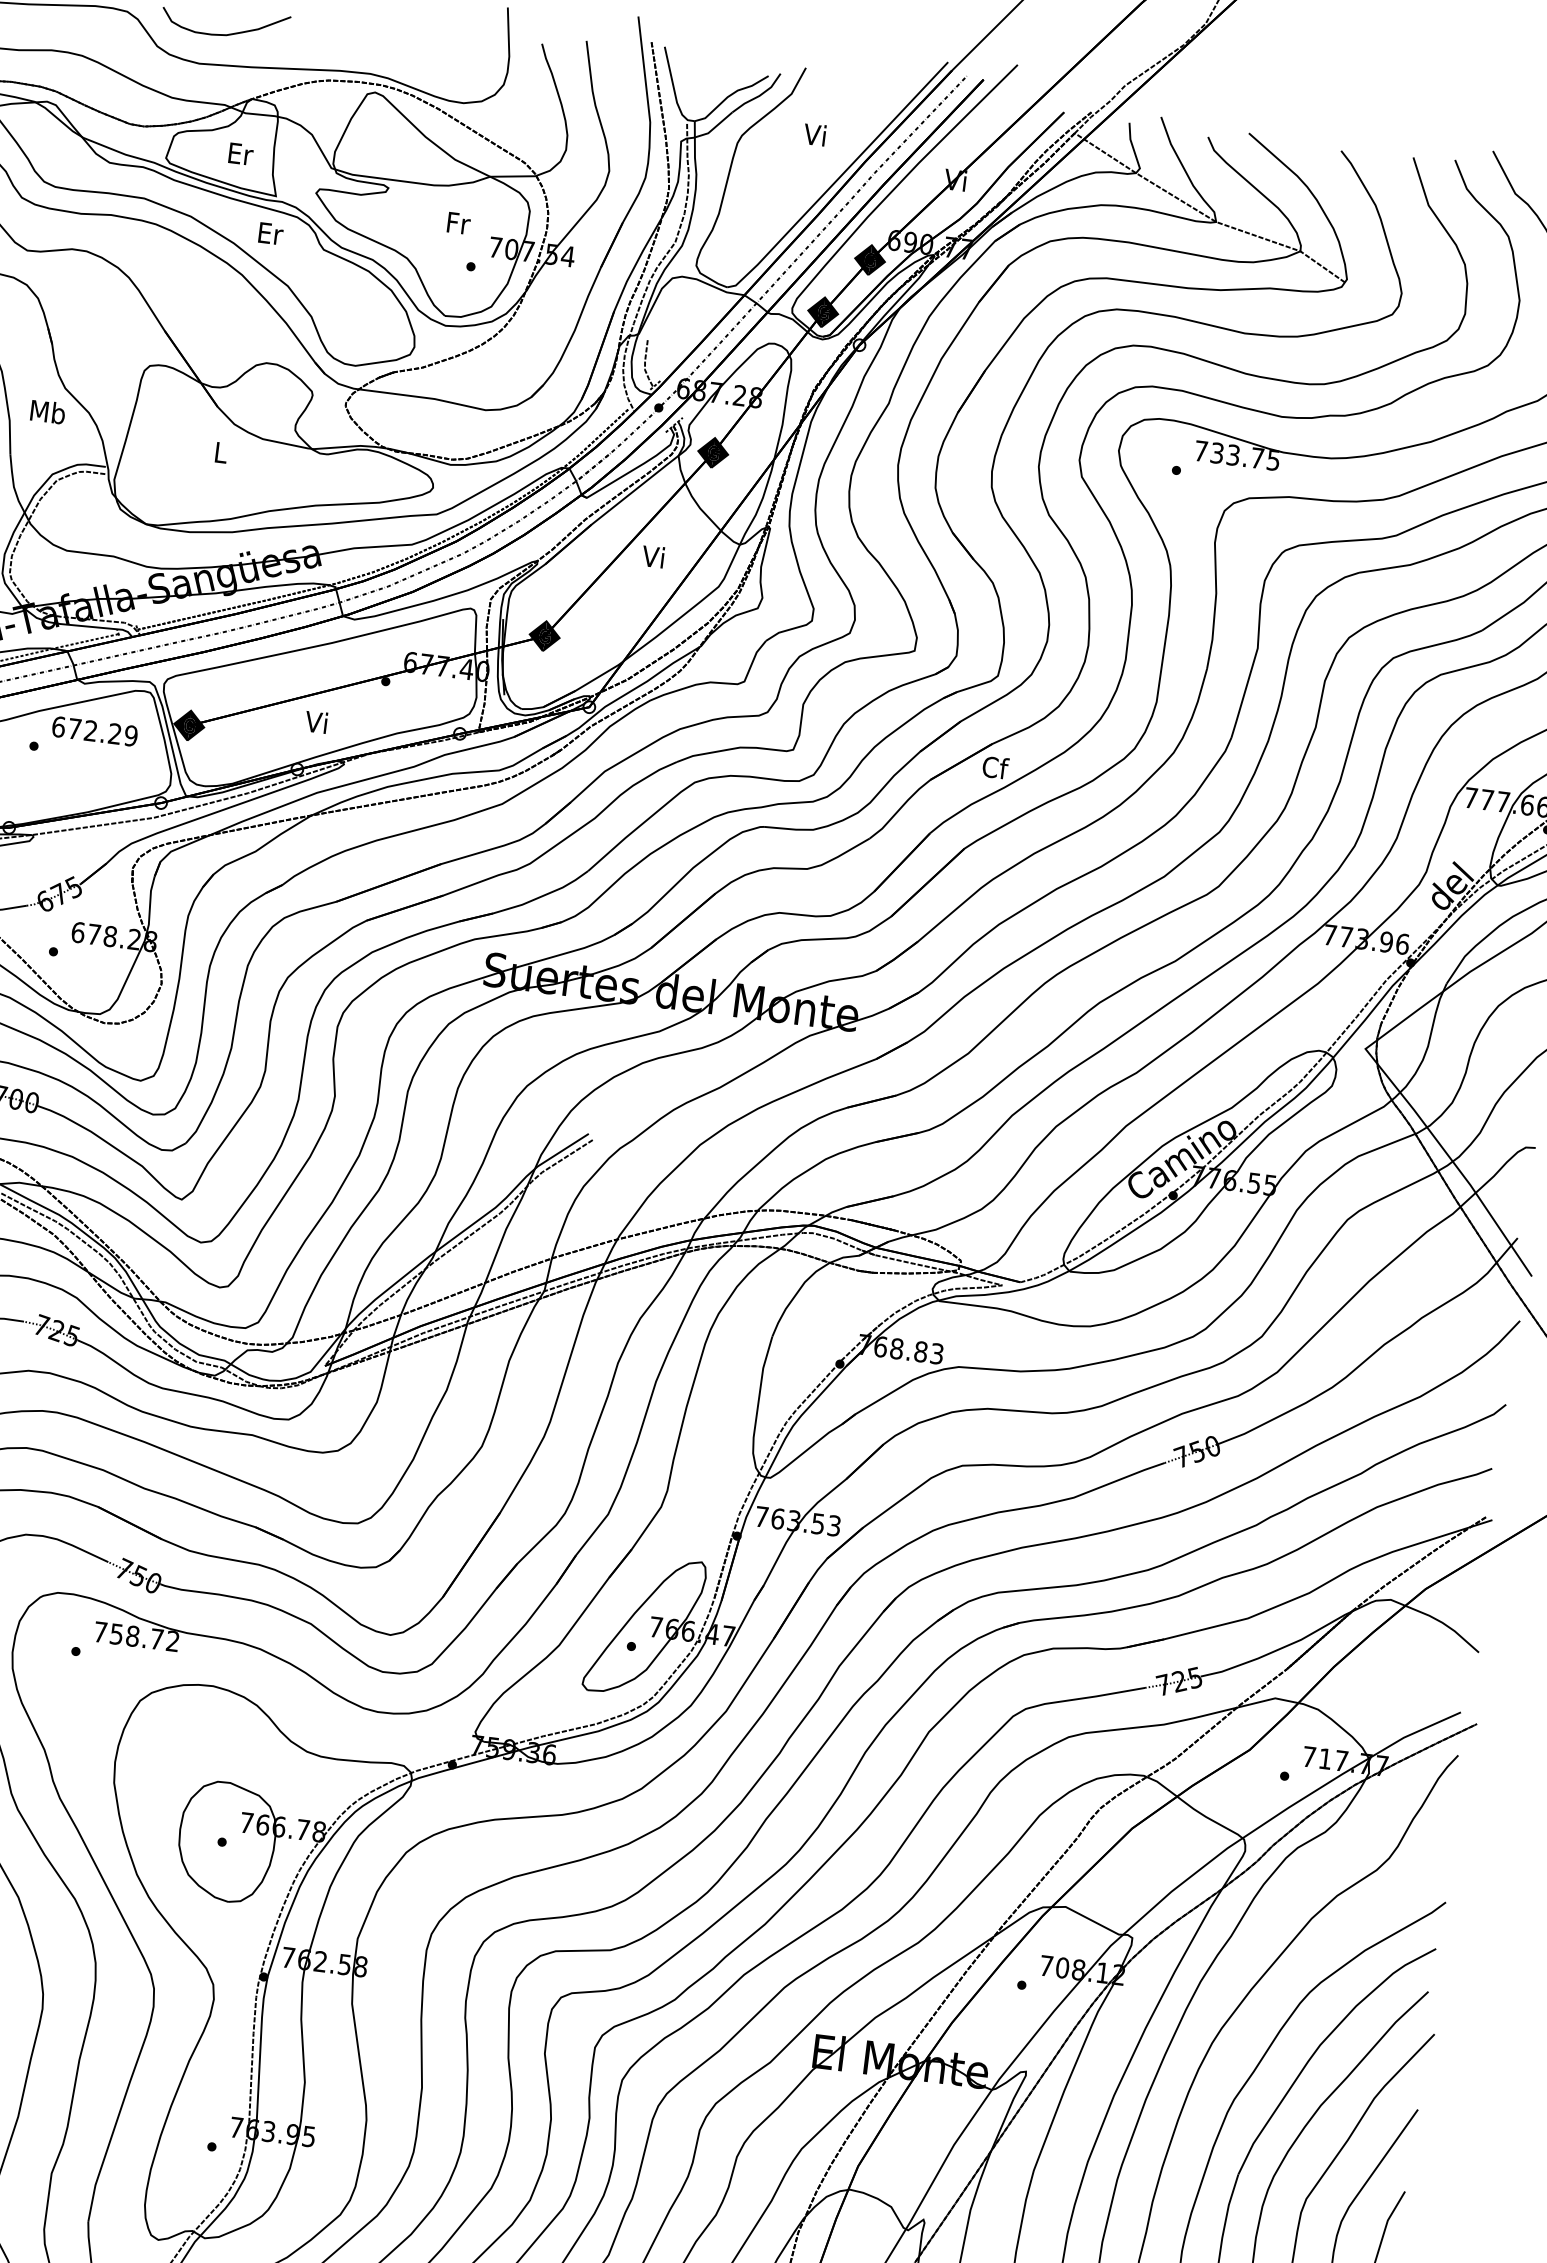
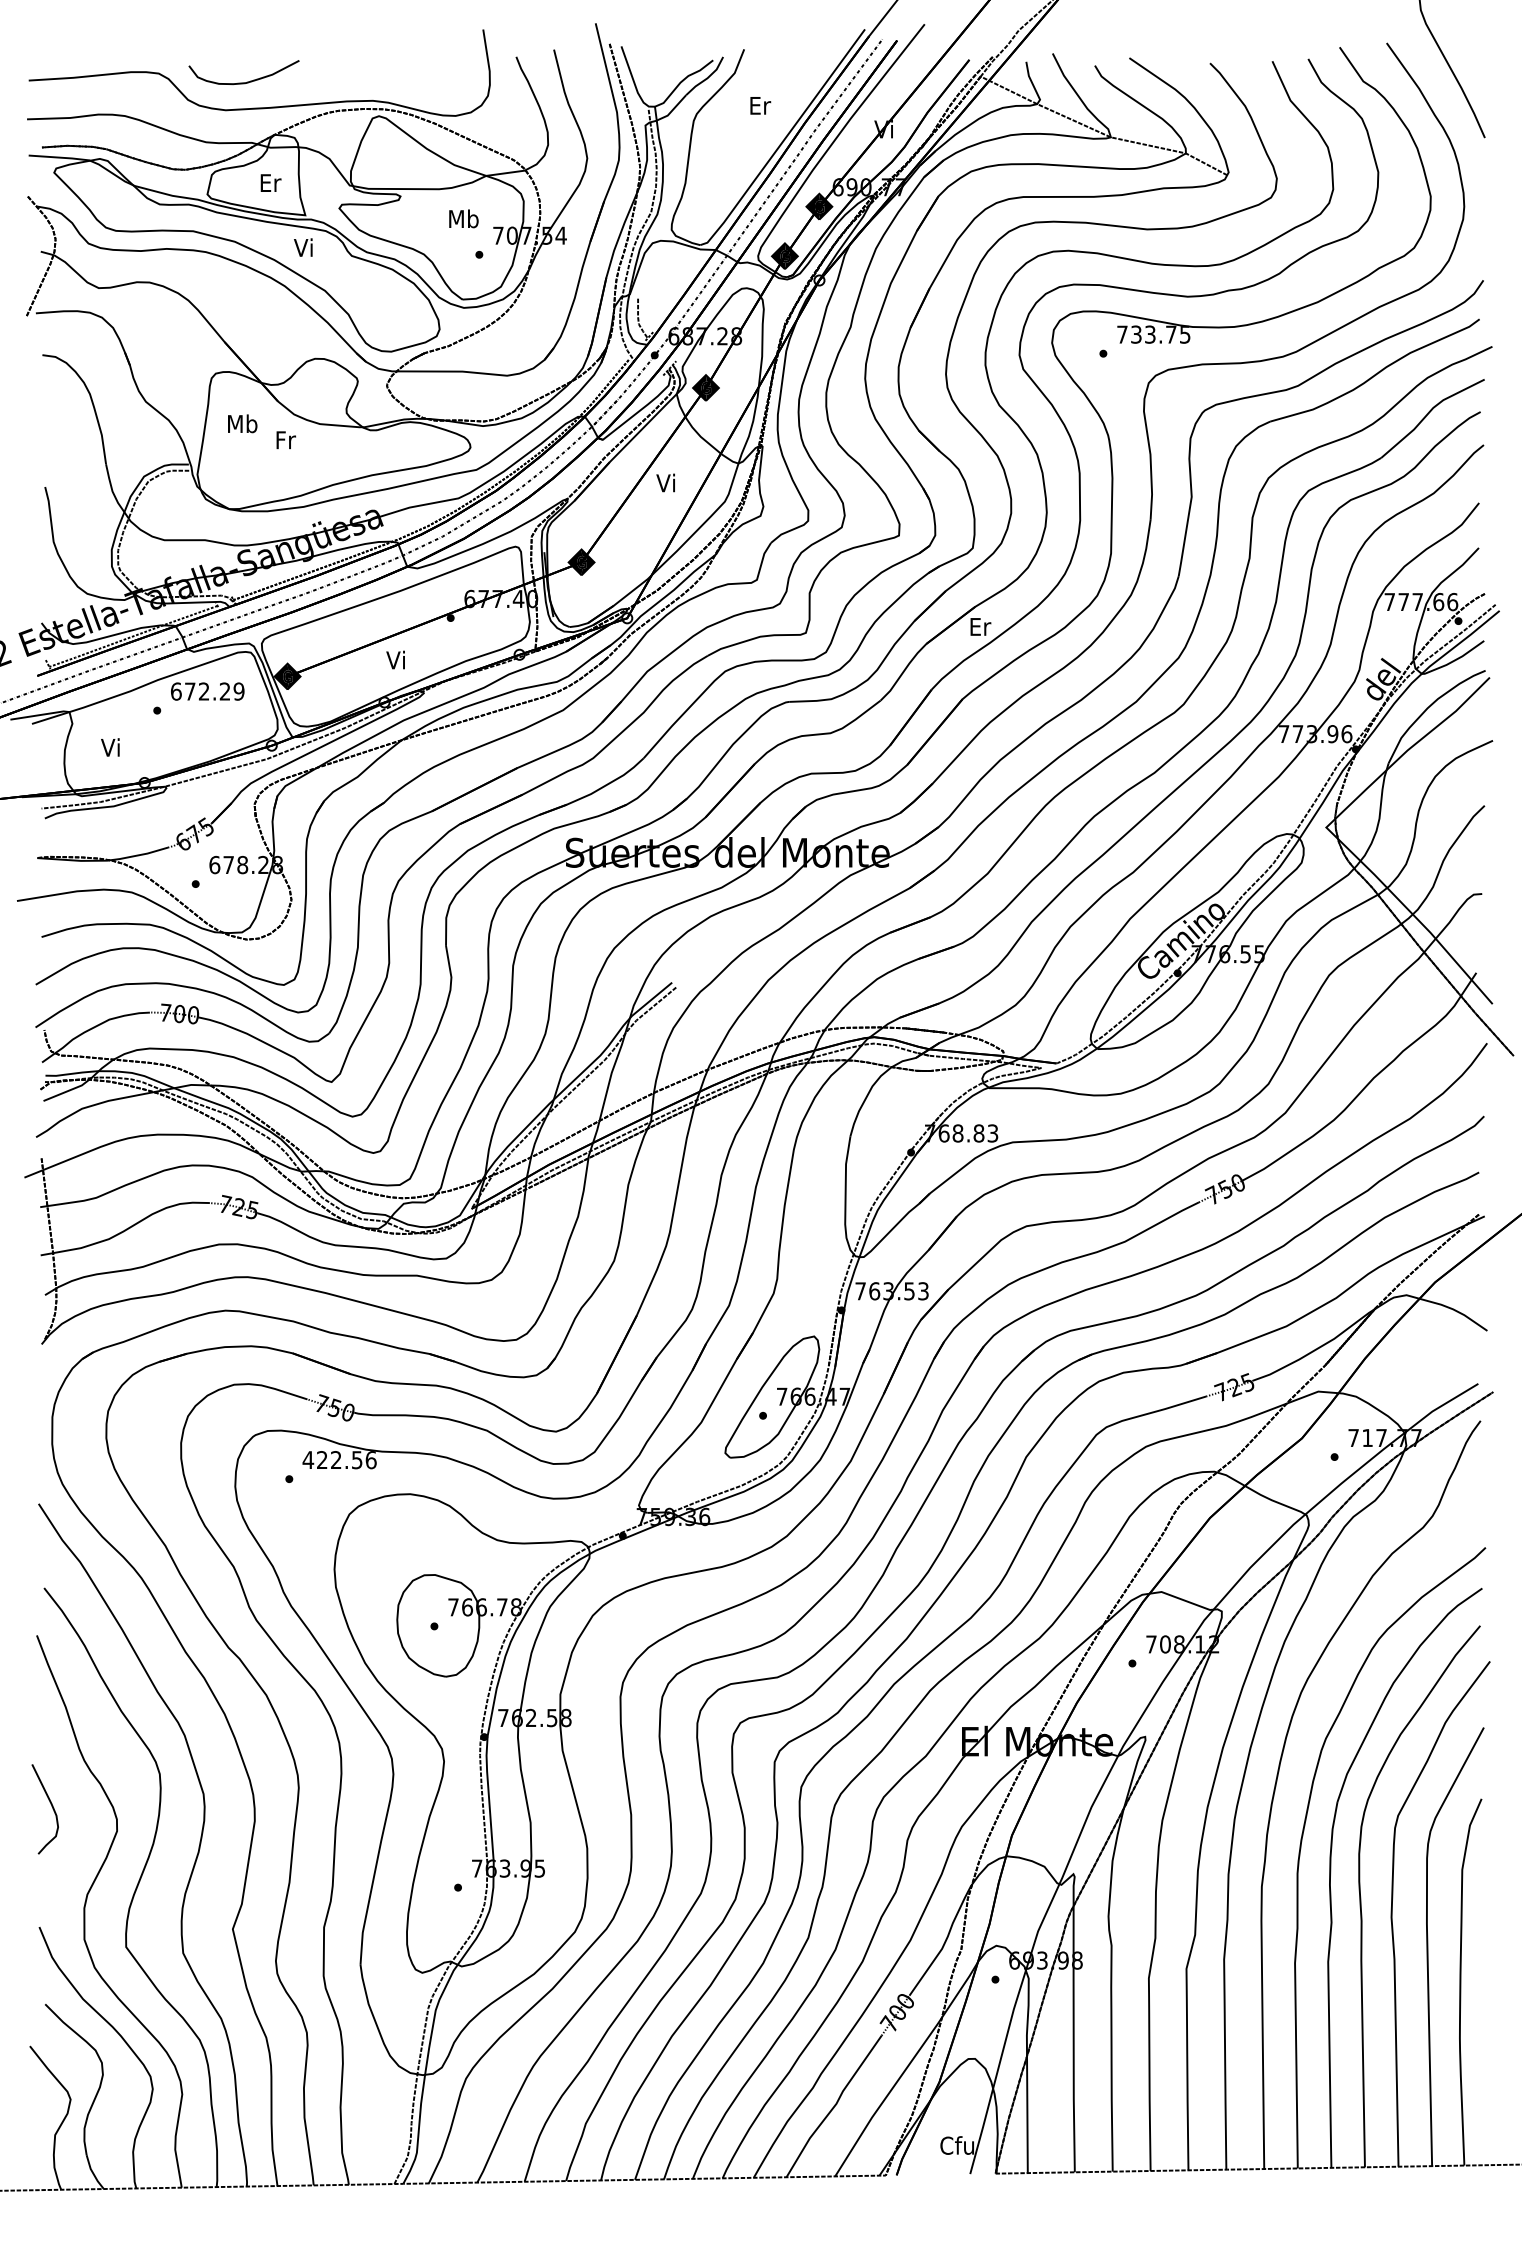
text: (816, 134) -> (760, 105), Vi -> Er
text: (457, 222) -> (463, 218), Fr -> Mb
text: (270, 233) -> (304, 247), Er -> Vi
text: (47, 411) -> (242, 423), moved
text: (221, 453) -> (286, 440), L -> Fr
text: (995, 767) -> (980, 626), Cf -> Er
text: (136, 1637) -> (339, 1460), 758.72 -> 422.56

